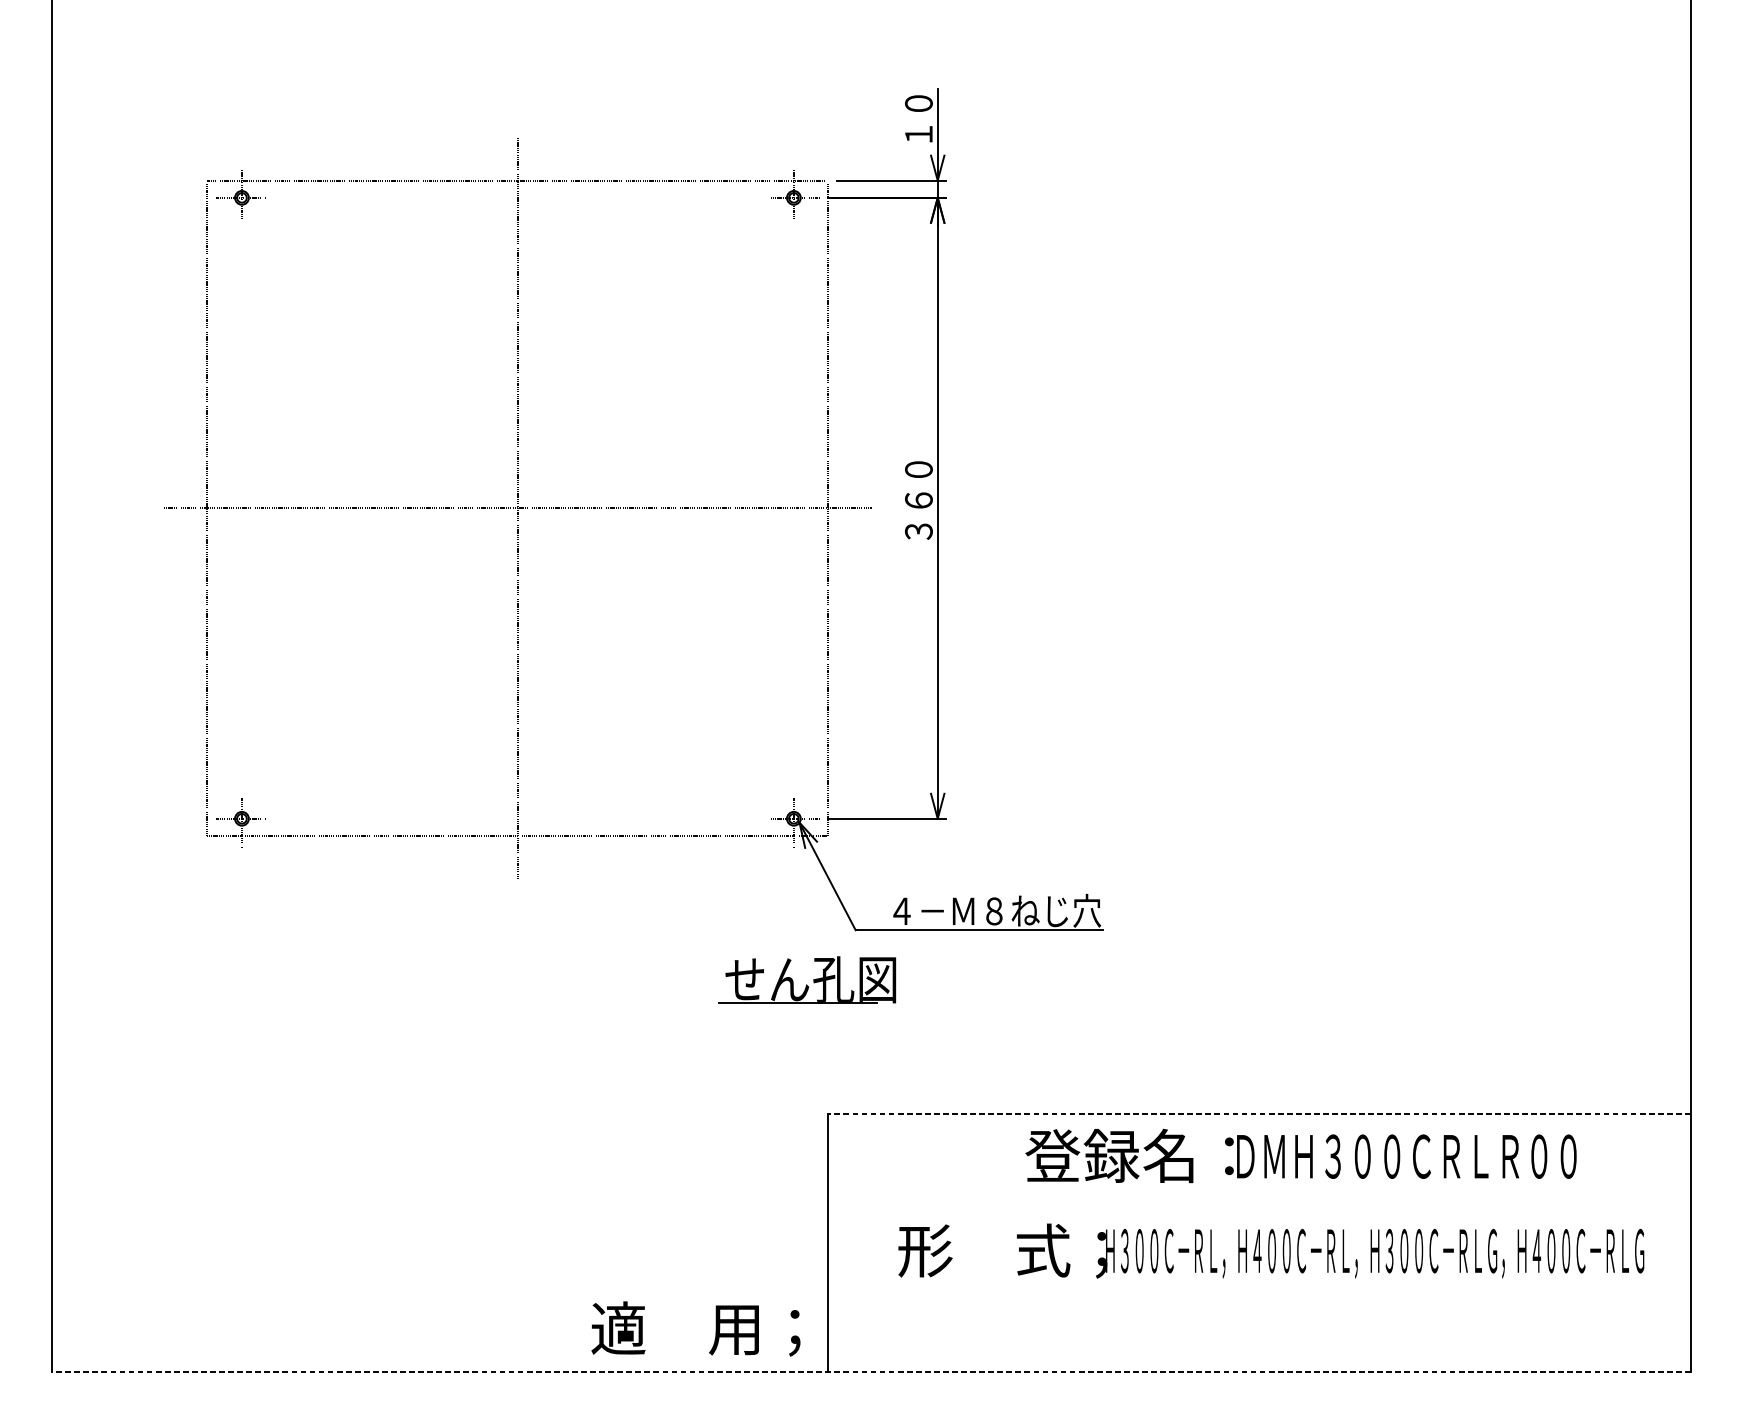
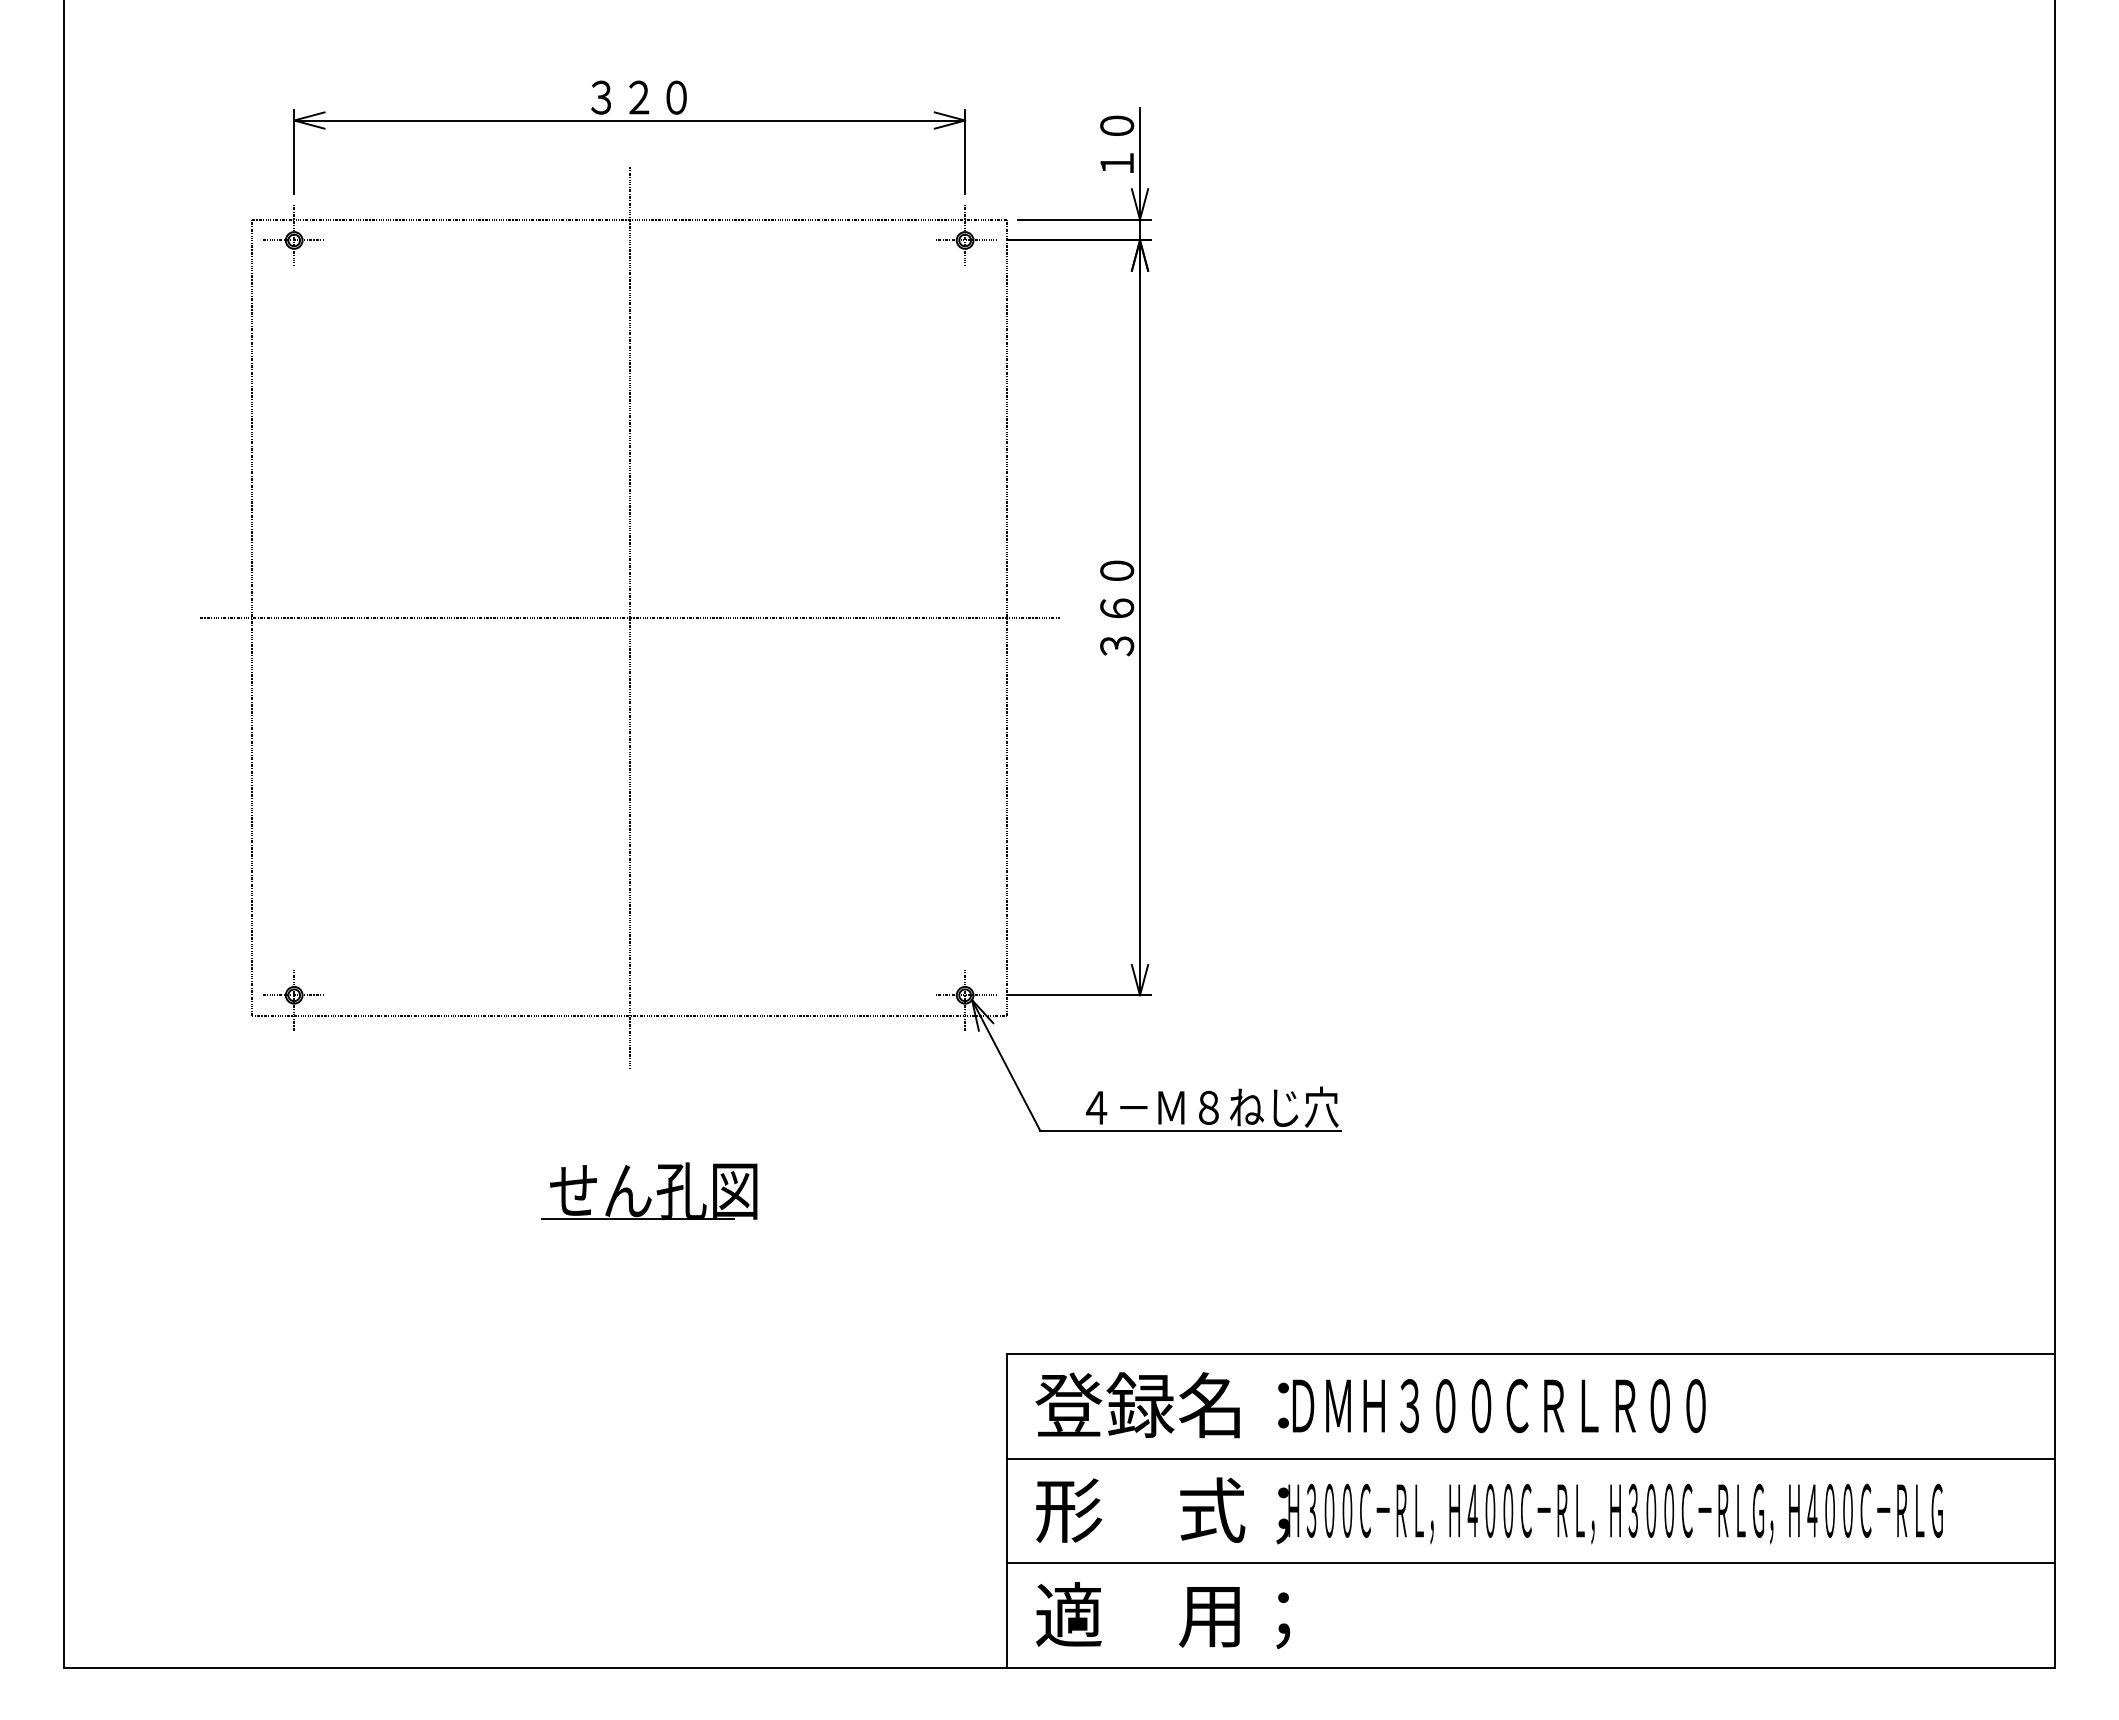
part: (517, 100) -> (629, 121), added
part: (806, 984) -> (648, 1196), moved
line: (1258, 1113) -> (1530, 1353), dashed -> solid
text: (1300, 1156) -> (1370, 1405), moved
line: (1259, 1199) -> (1531, 1458), added
text: (1271, 1250) -> (1489, 1510), moved
line: (1259, 1286) -> (1531, 1563), added
text: (696, 1328) -> (1163, 1615), moved
line: (871, 1372) -> (1059, 1668), dashed -> solid

